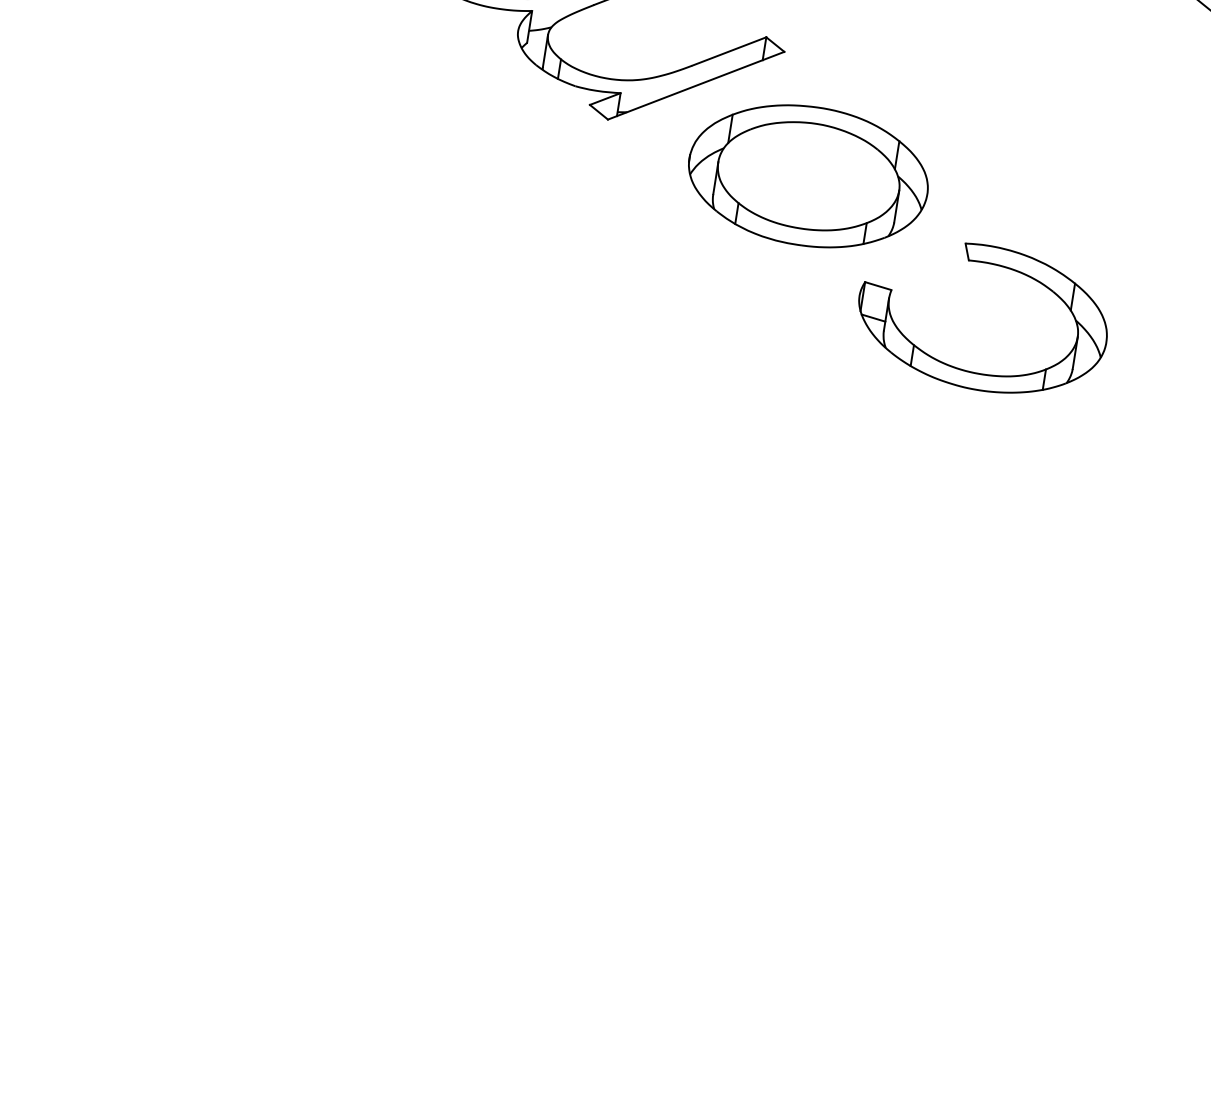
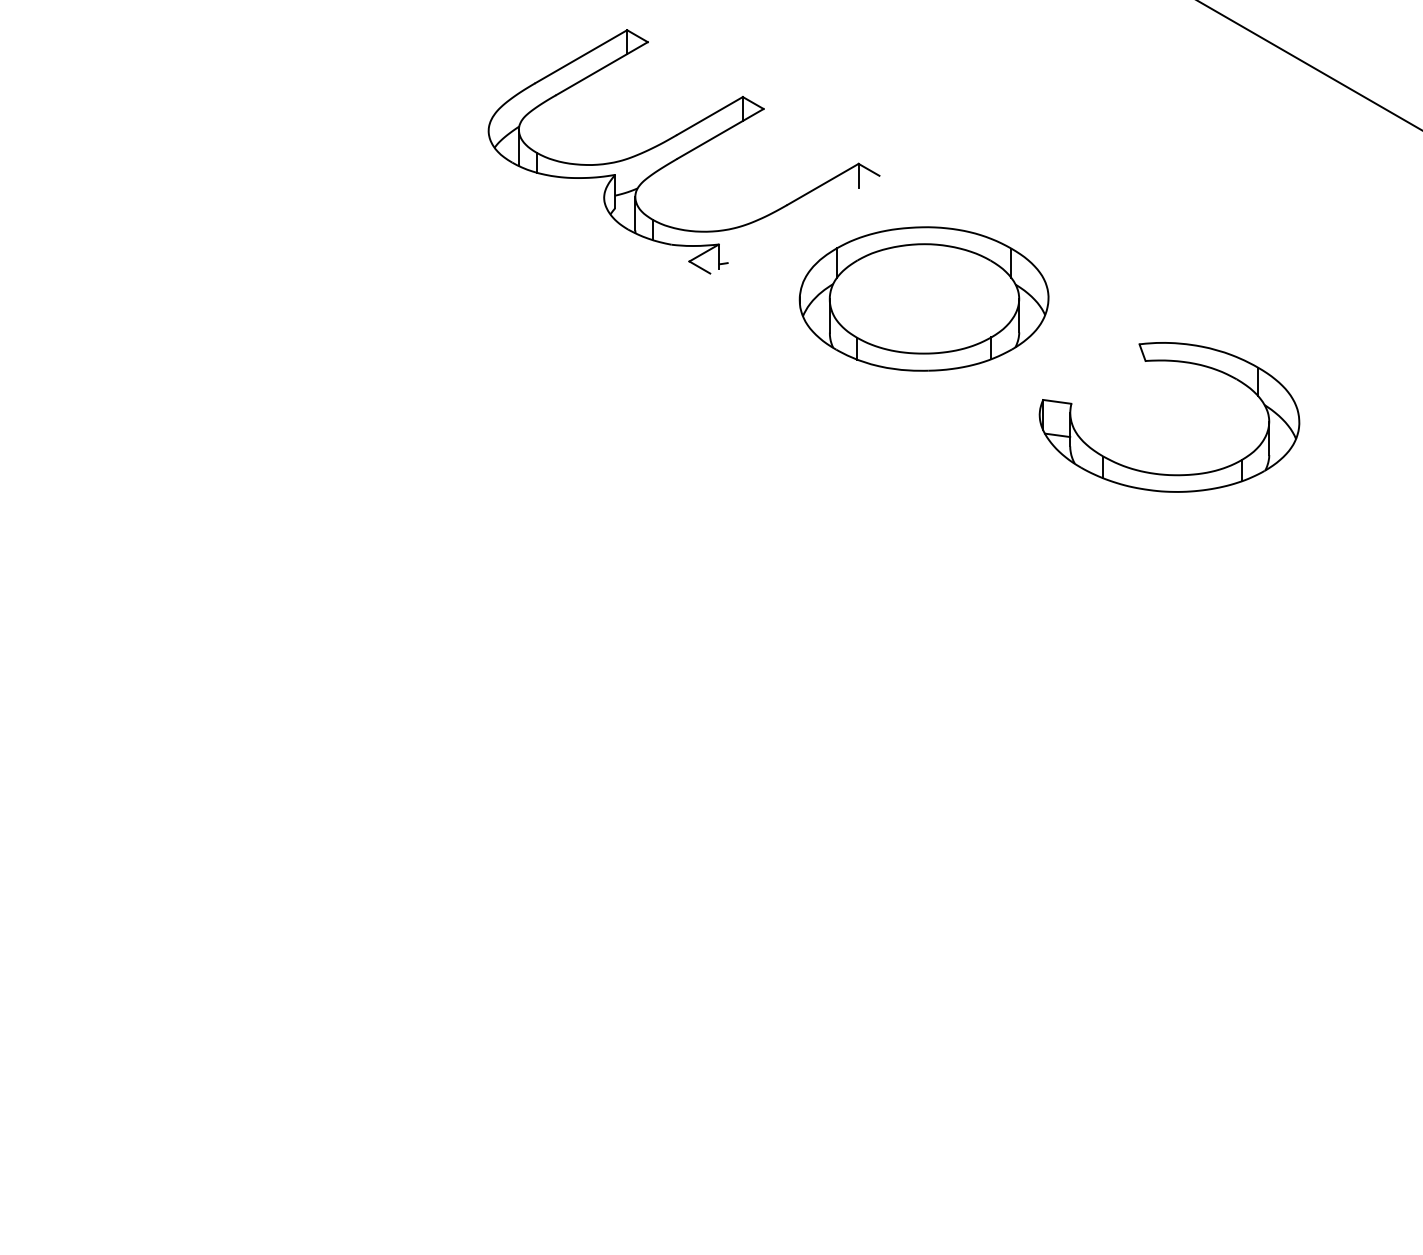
line: (695, 85) -> (794, 224), removed
part: (998, 266) -> (1176, 362), moved

